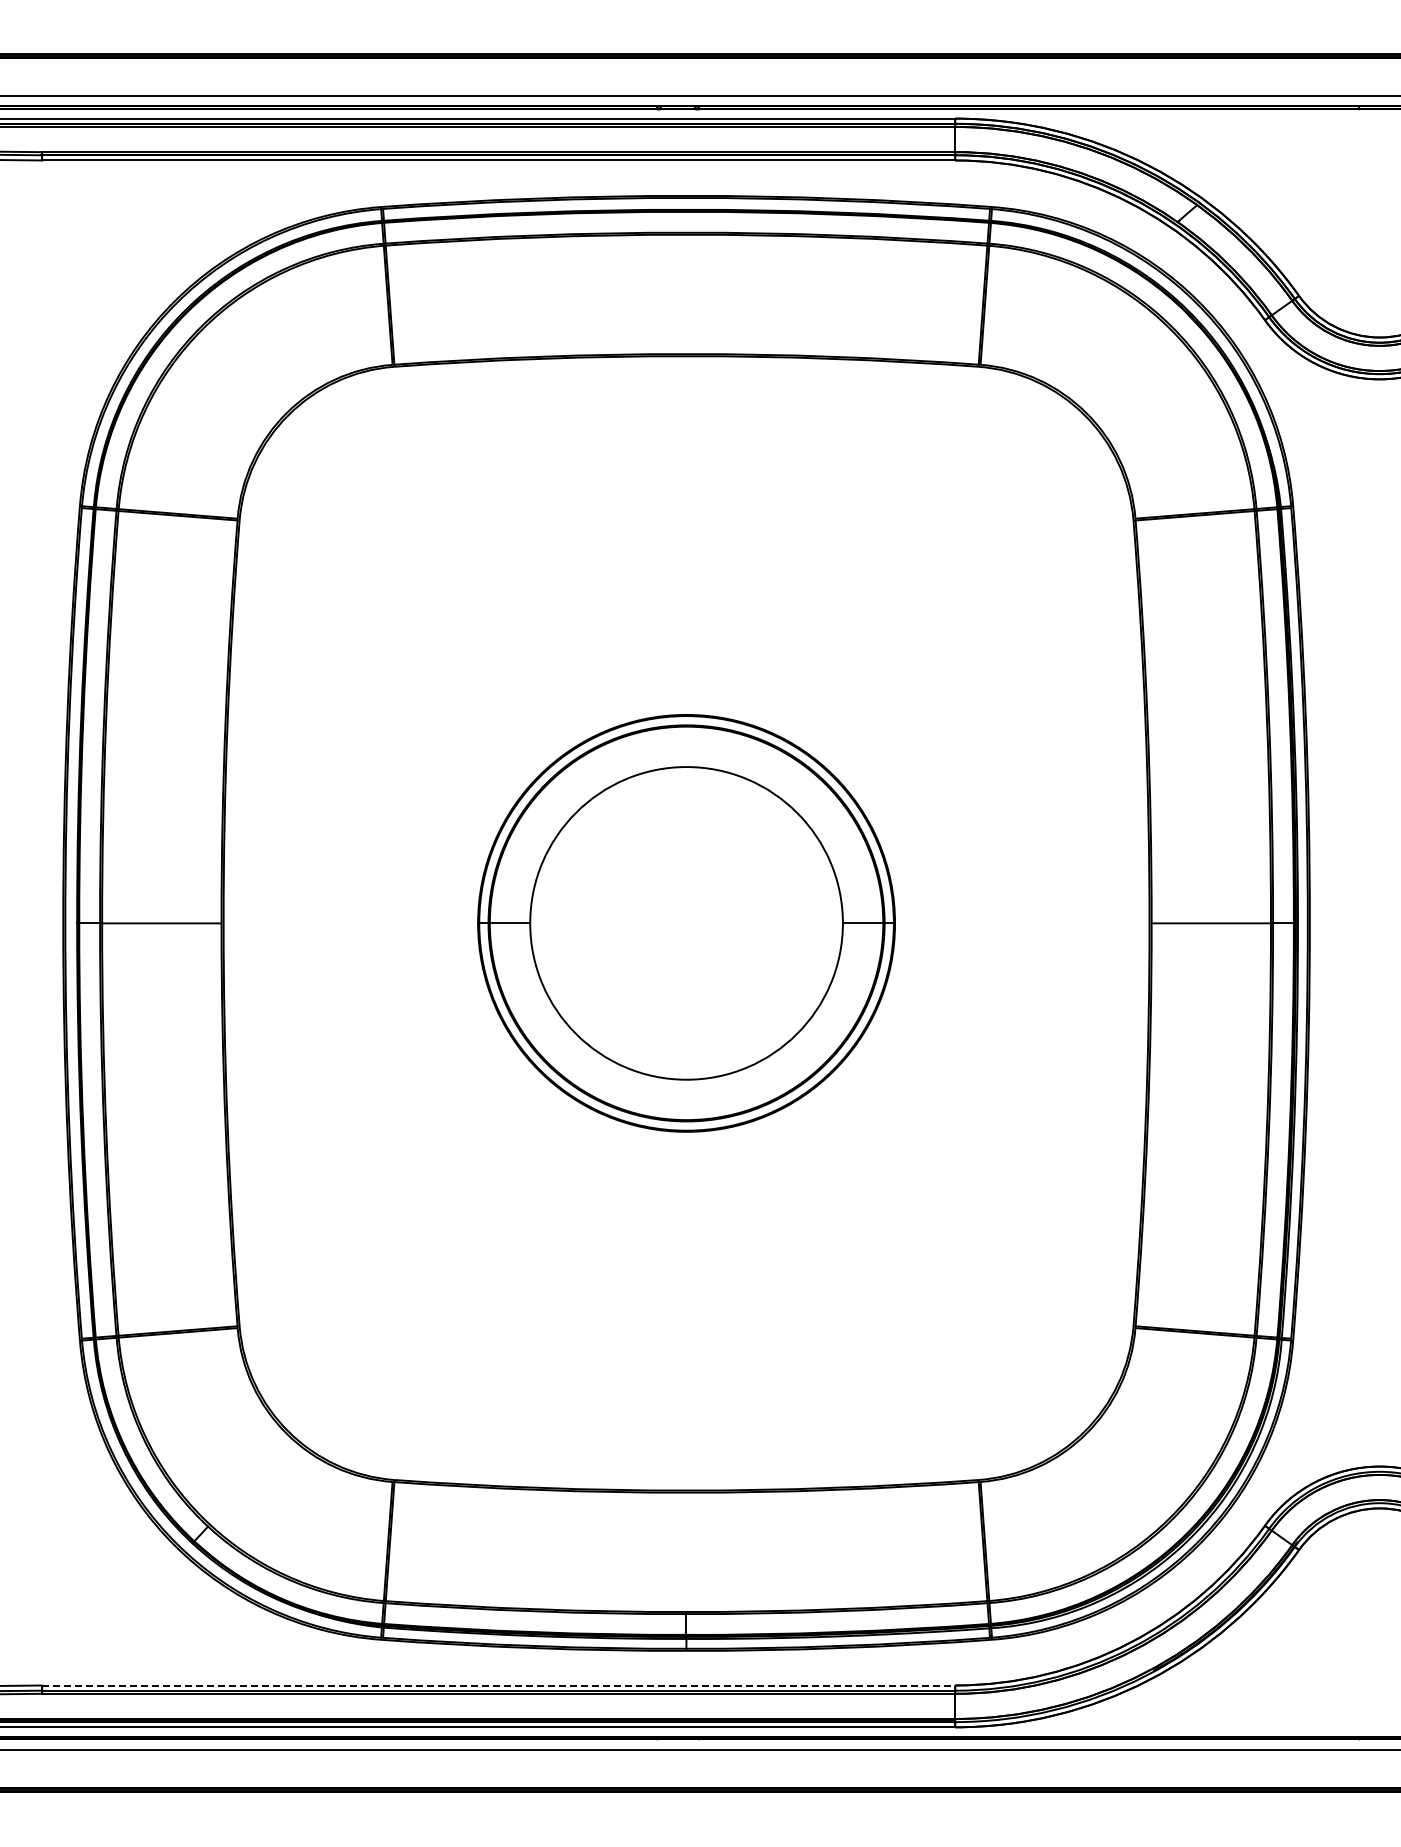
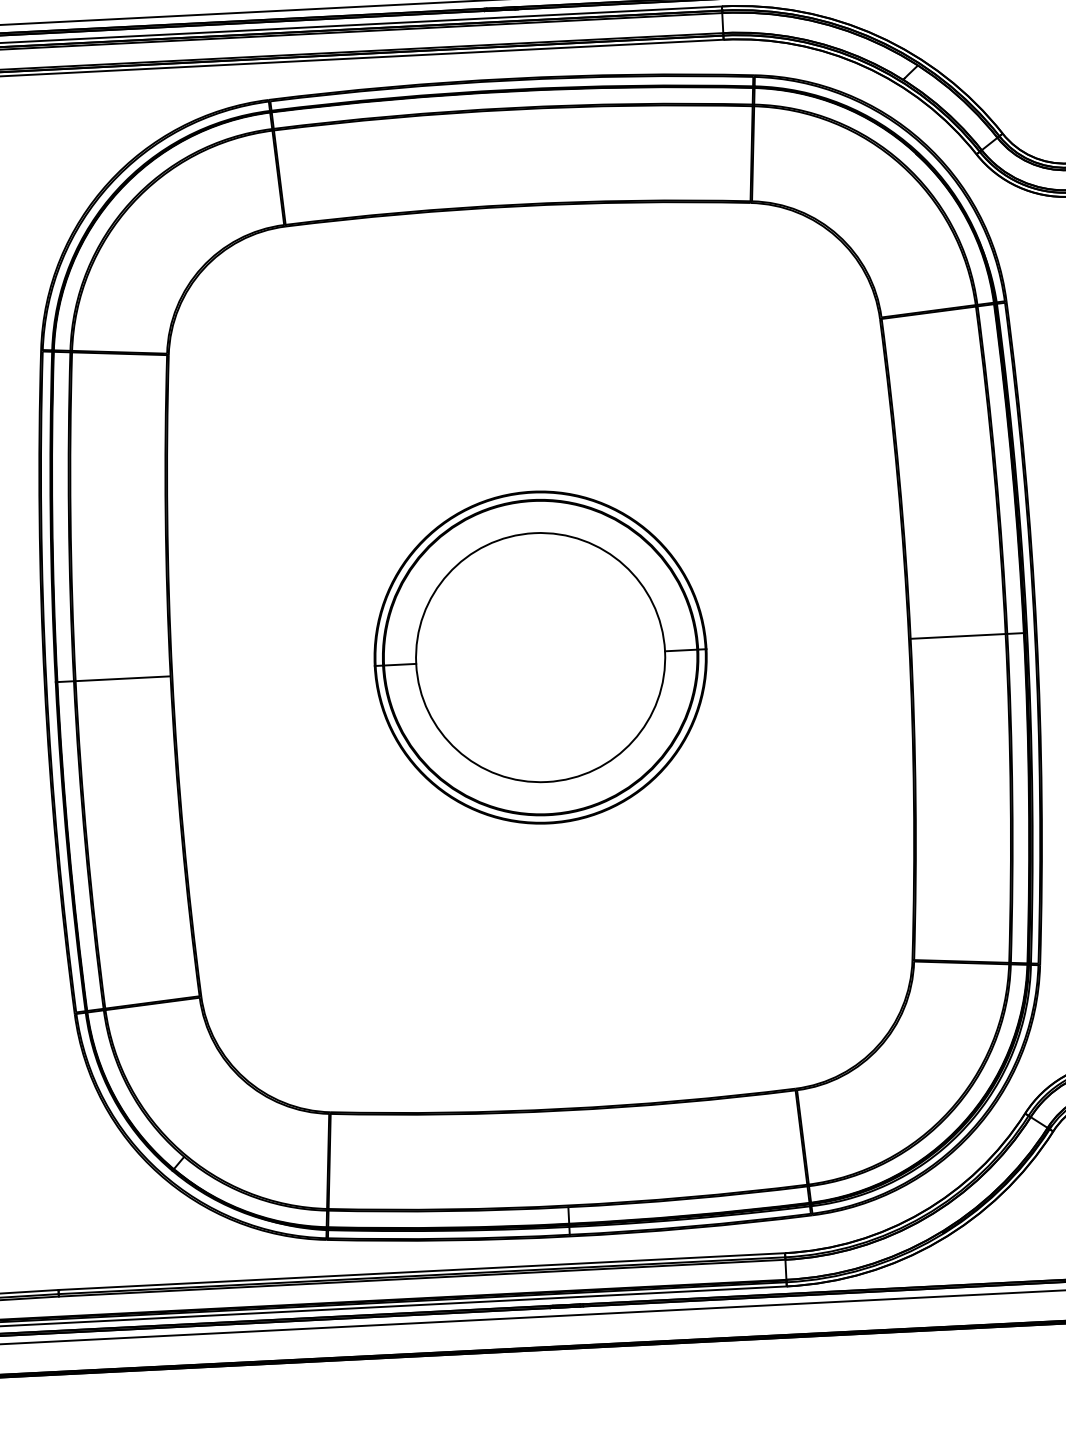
line: (498, 1685) -> (421, 1271), dashed -> solid

